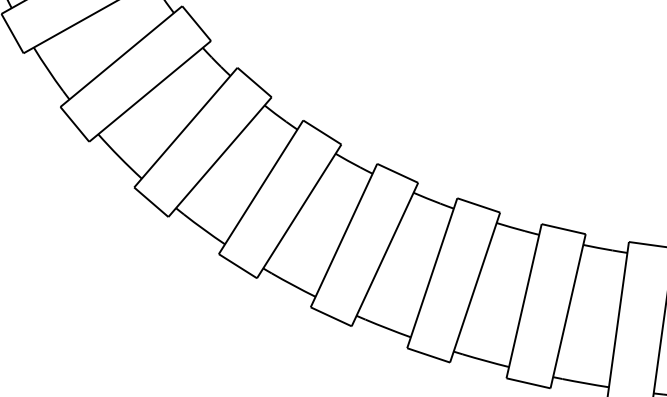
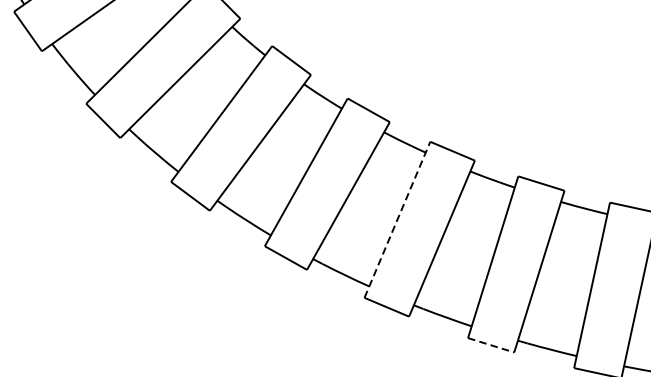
line: (432, 272) -> (397, 219), solid -> dashed
line: (528, 383) -> (491, 345), solid -> dashed

